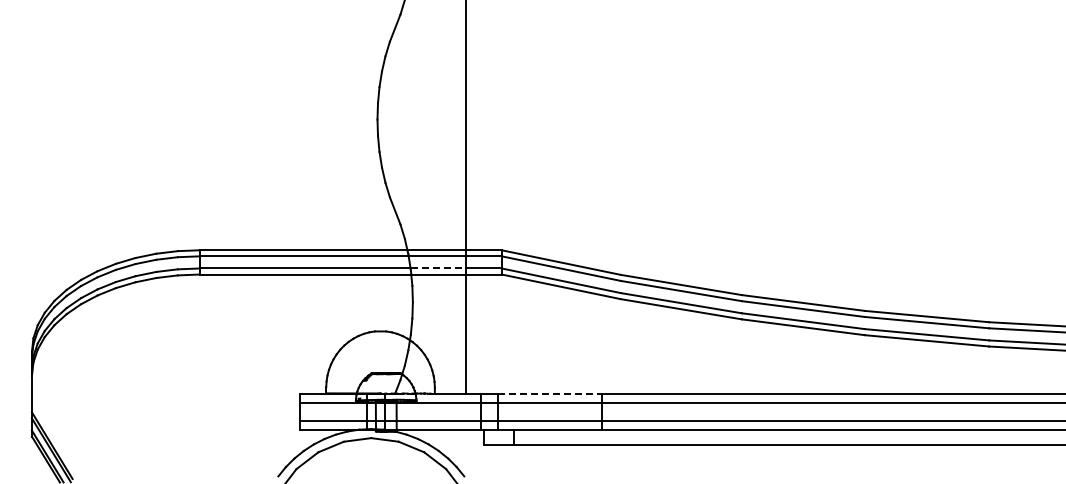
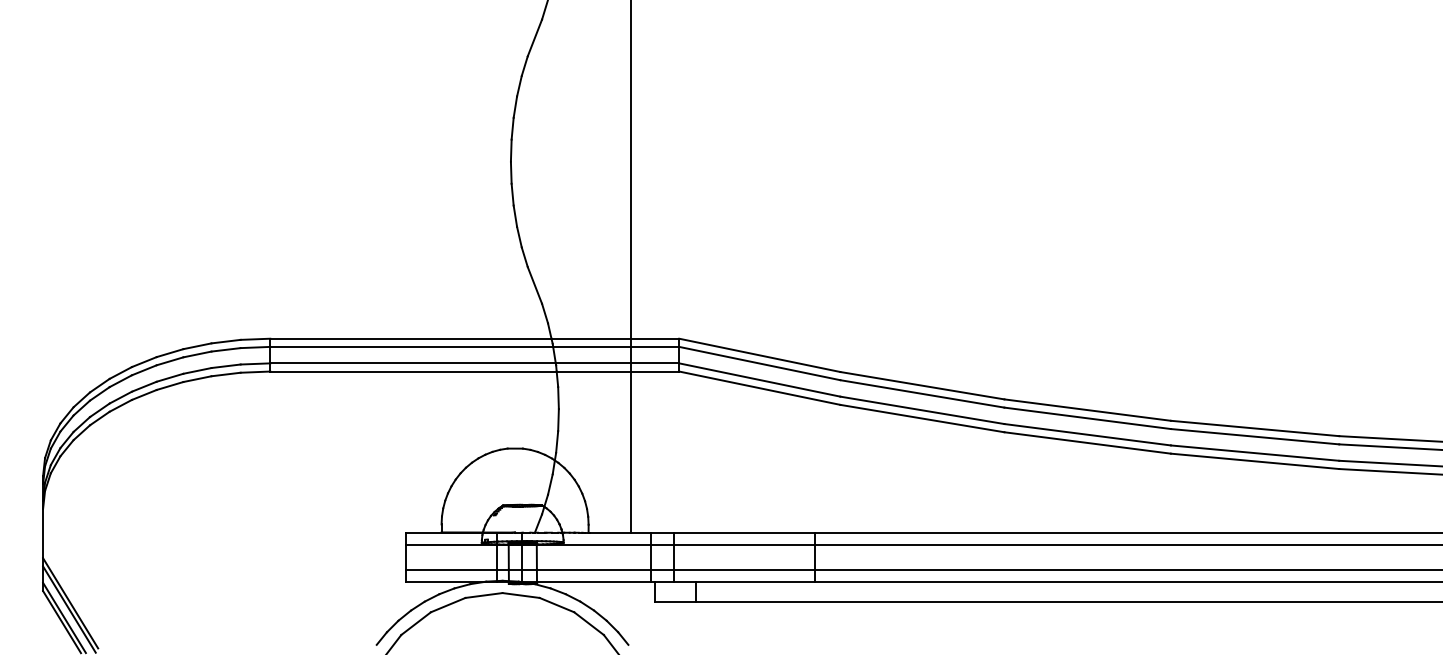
line: (438, 268) -> (593, 363), dashed -> solid
line: (550, 393) -> (745, 532), dashed -> solid

